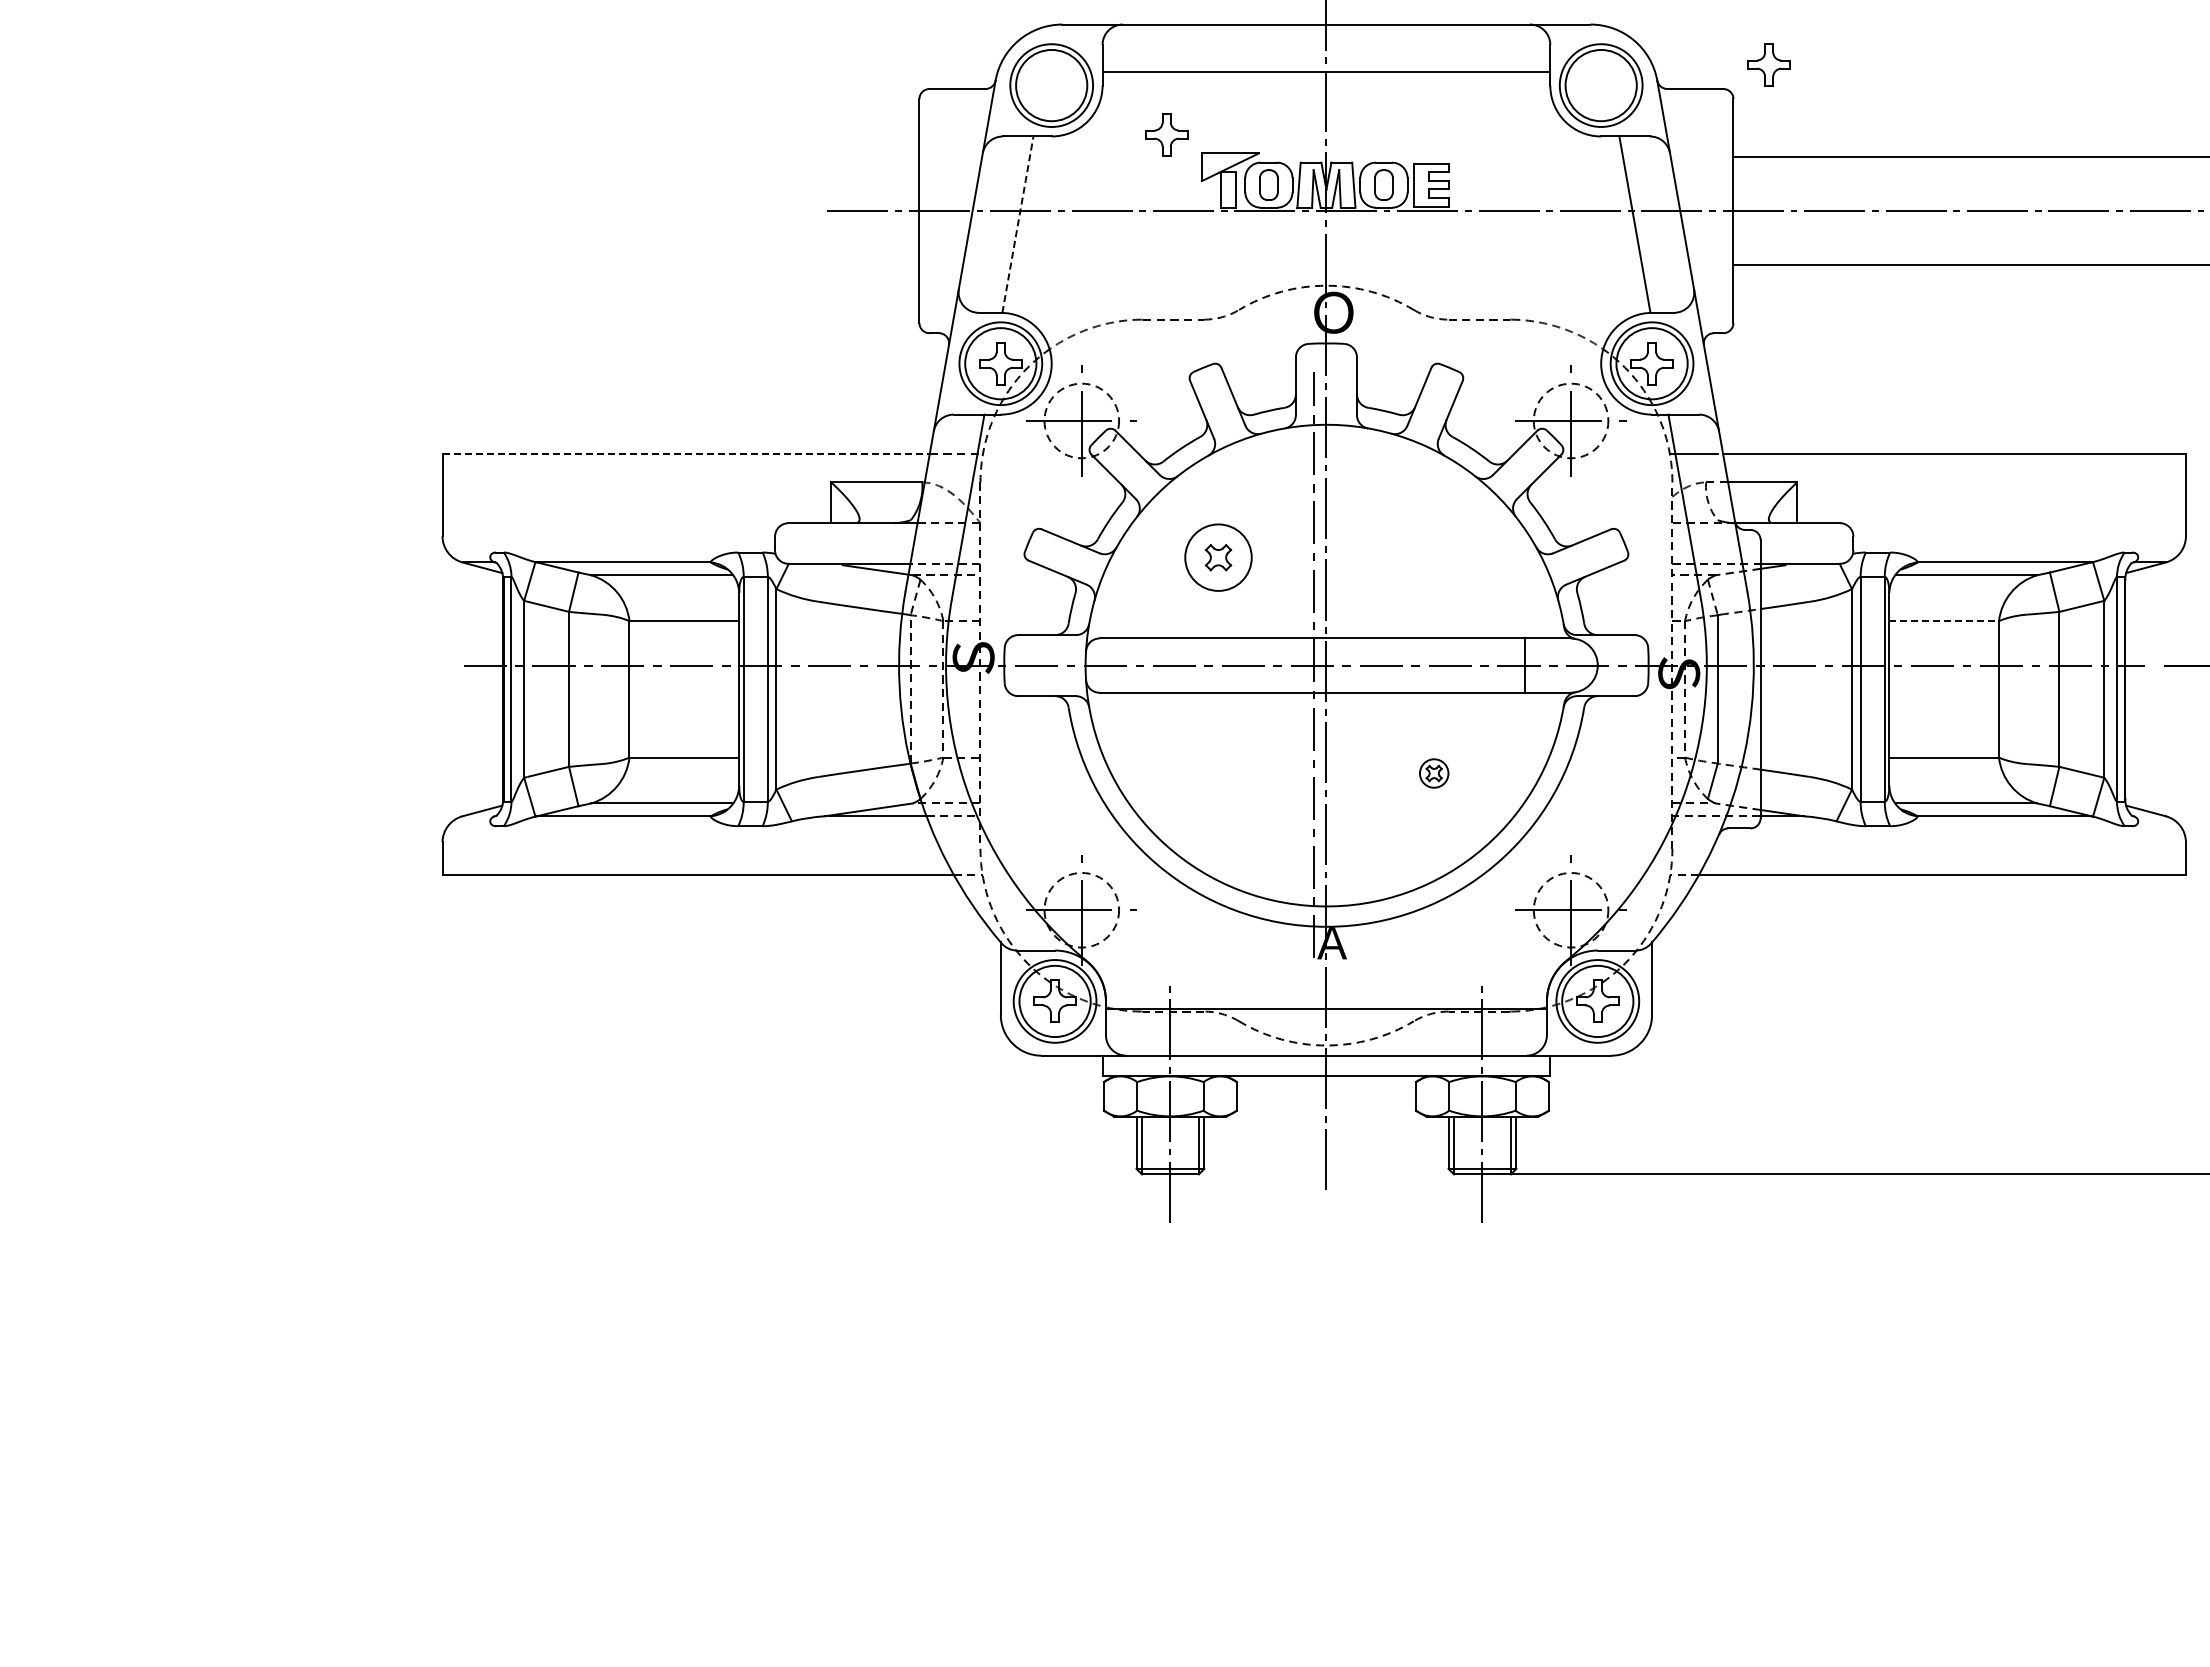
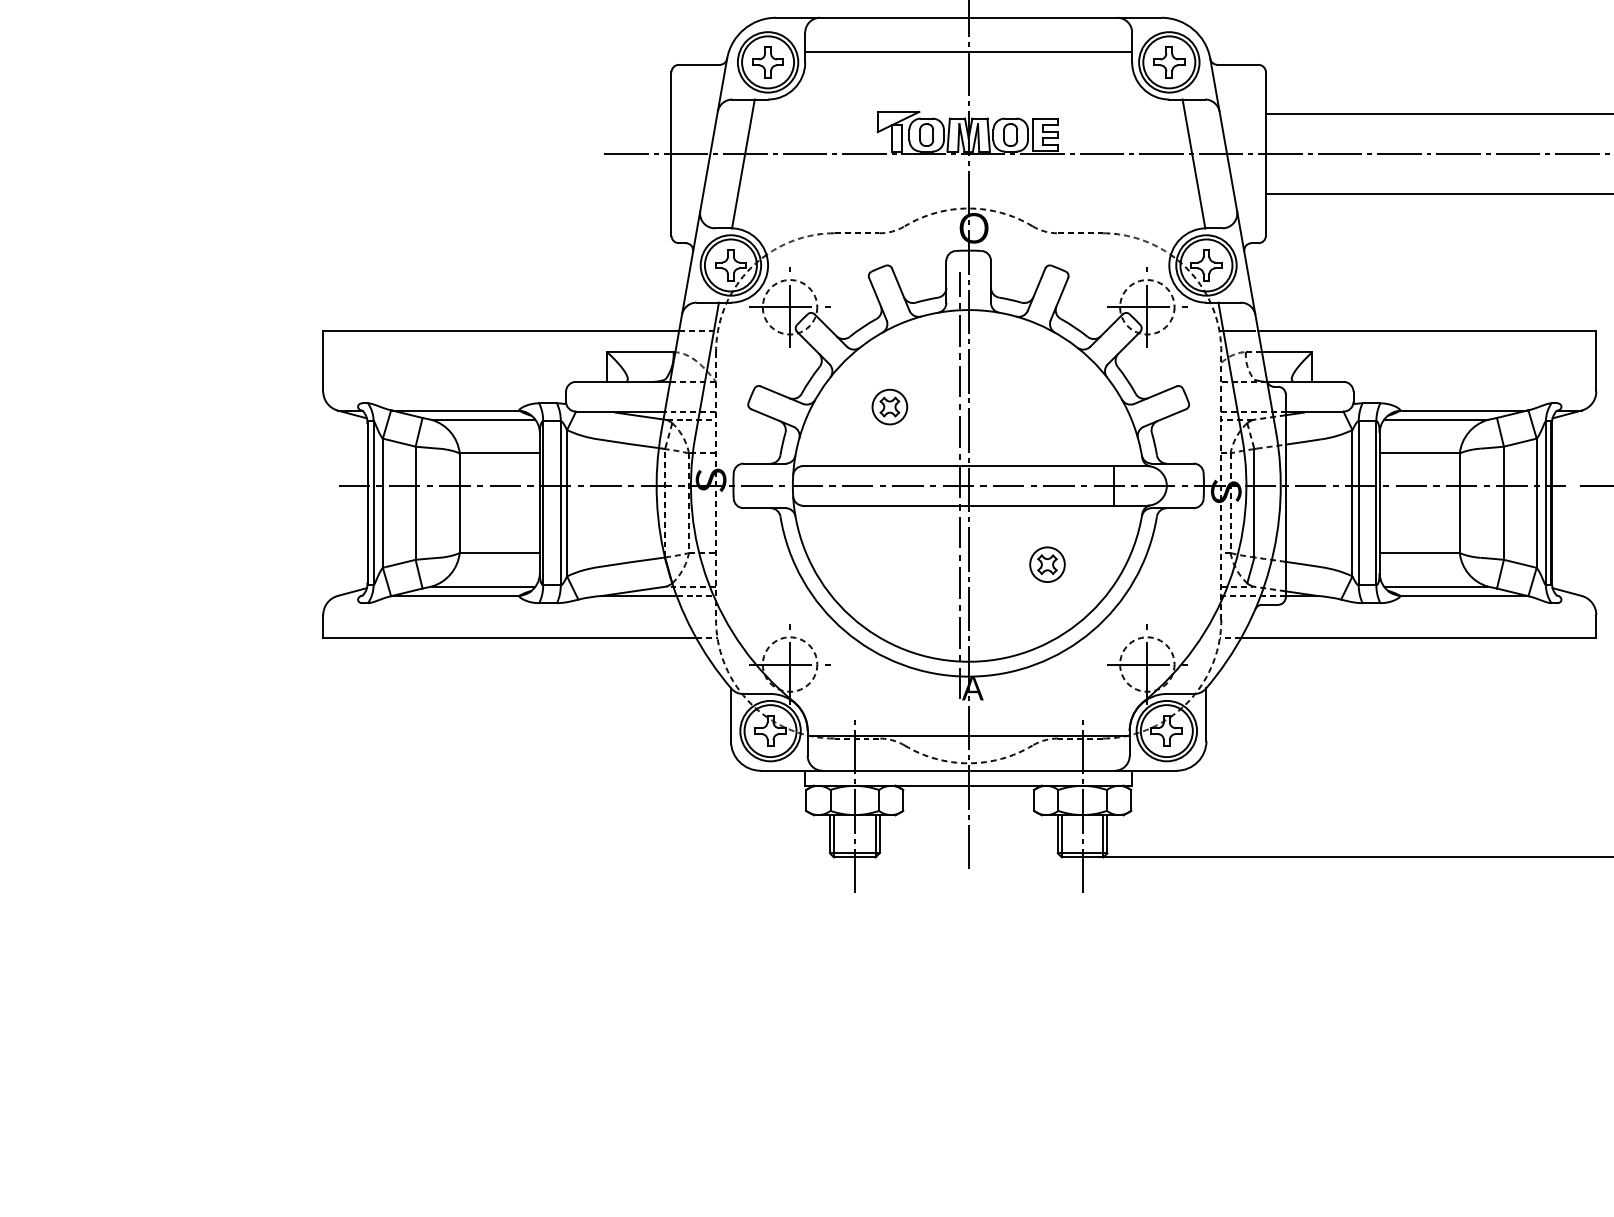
part: (1768, 64) -> (1168, 62), moved
part: (1166, 134) -> (767, 62), moved
line: (1017, 224) -> (743, 163), dashed -> solid
line: (686, 453) -> (501, 331), dashed -> solid
circle: (1218, 557) -> (889, 406), size x0.71
line: (1944, 621) -> (1420, 453), dashed -> solid
part: (1433, 773) -> (1046, 564), size x1.67

